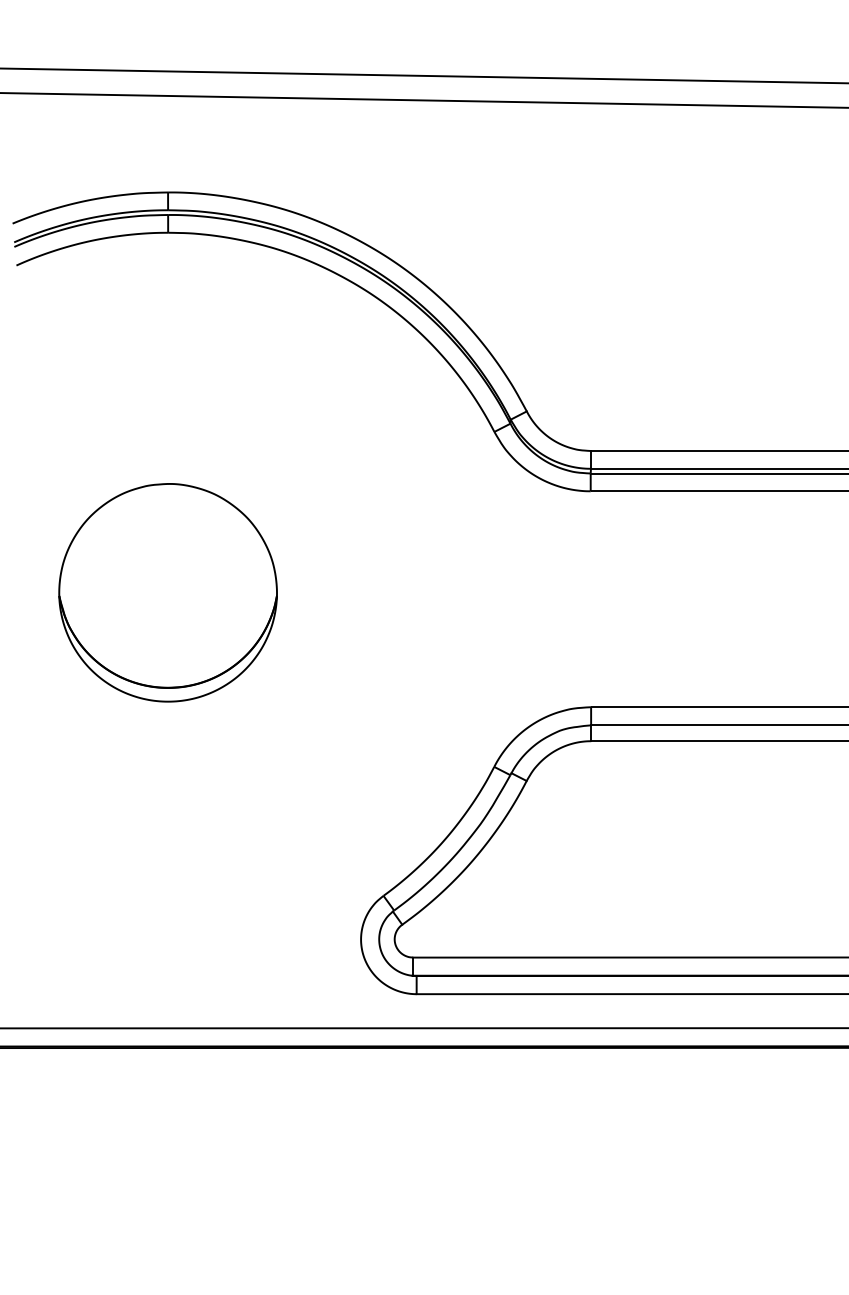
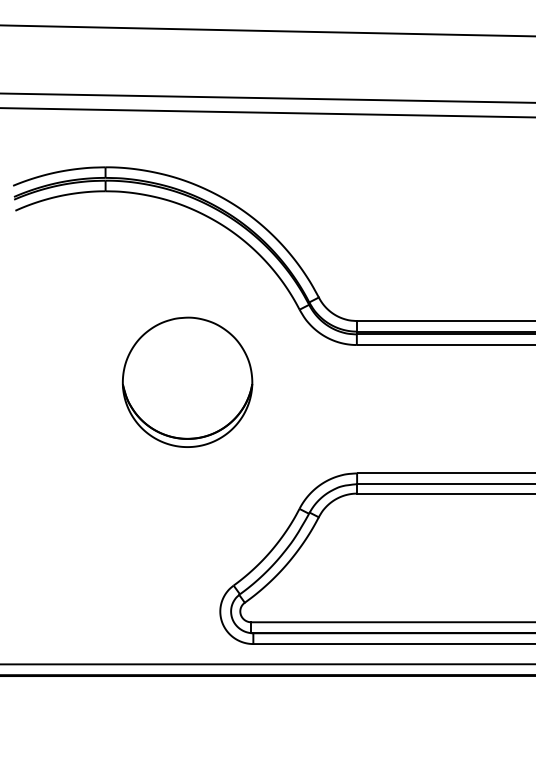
part: (167, 591) -> (187, 381), moved

